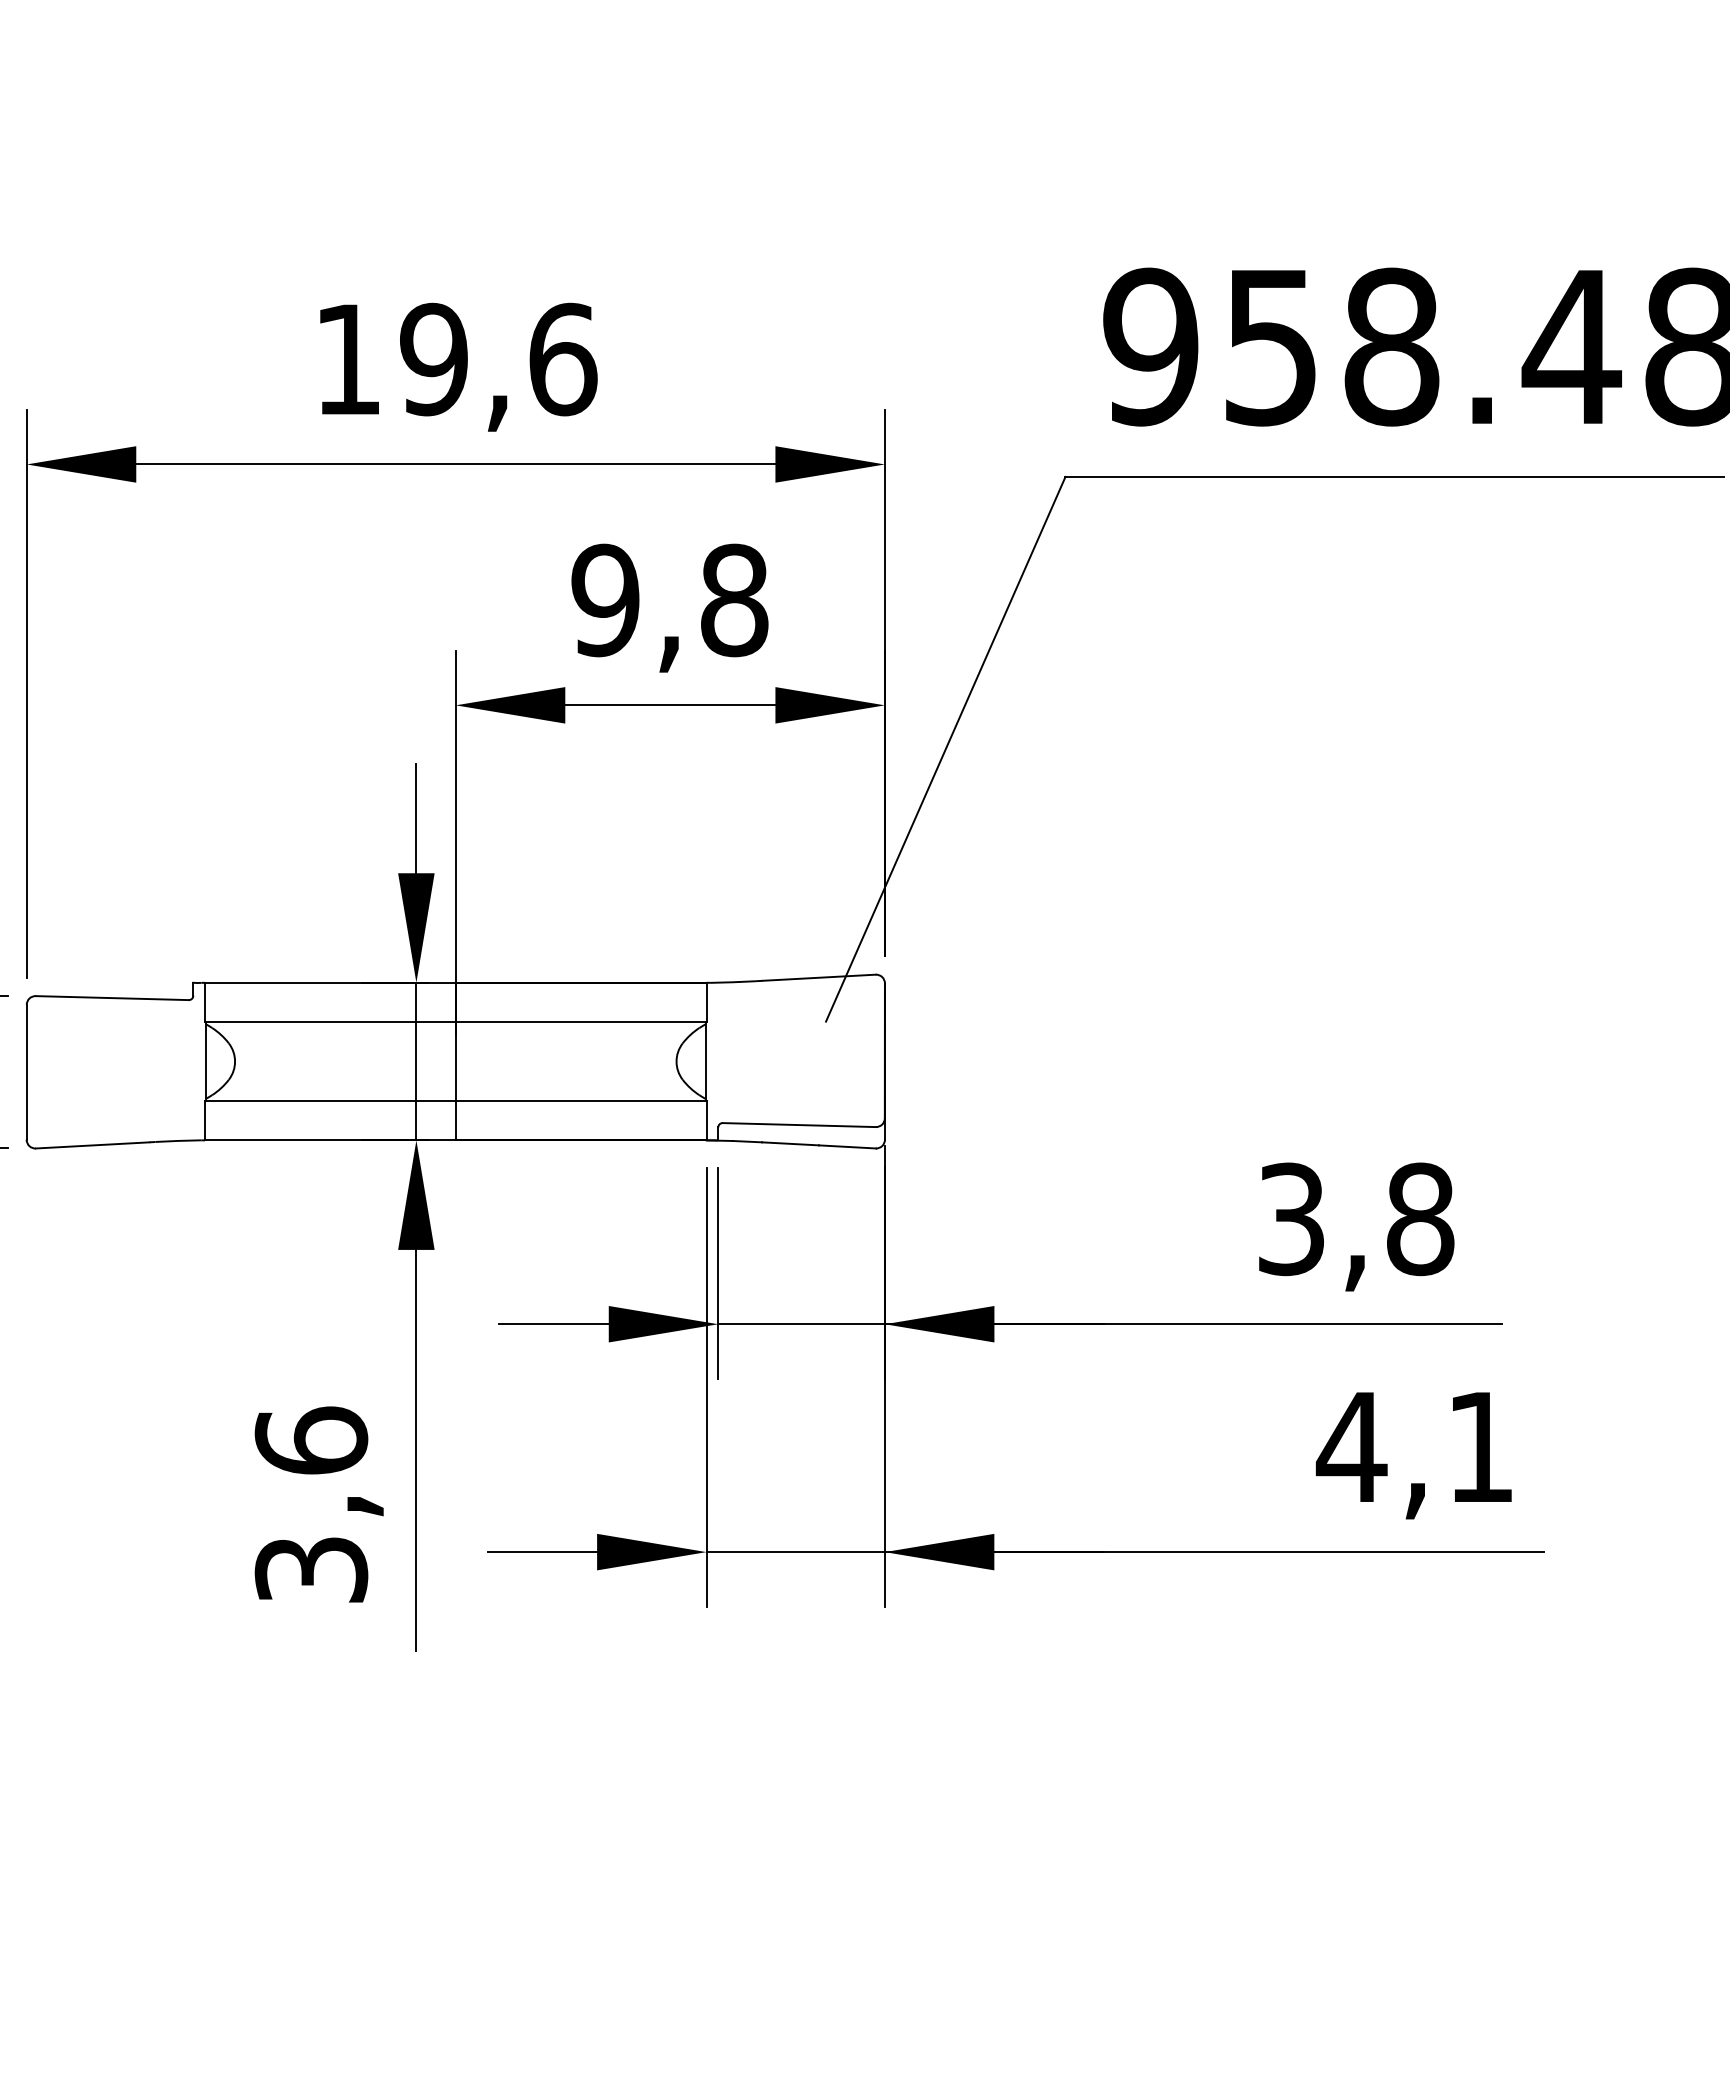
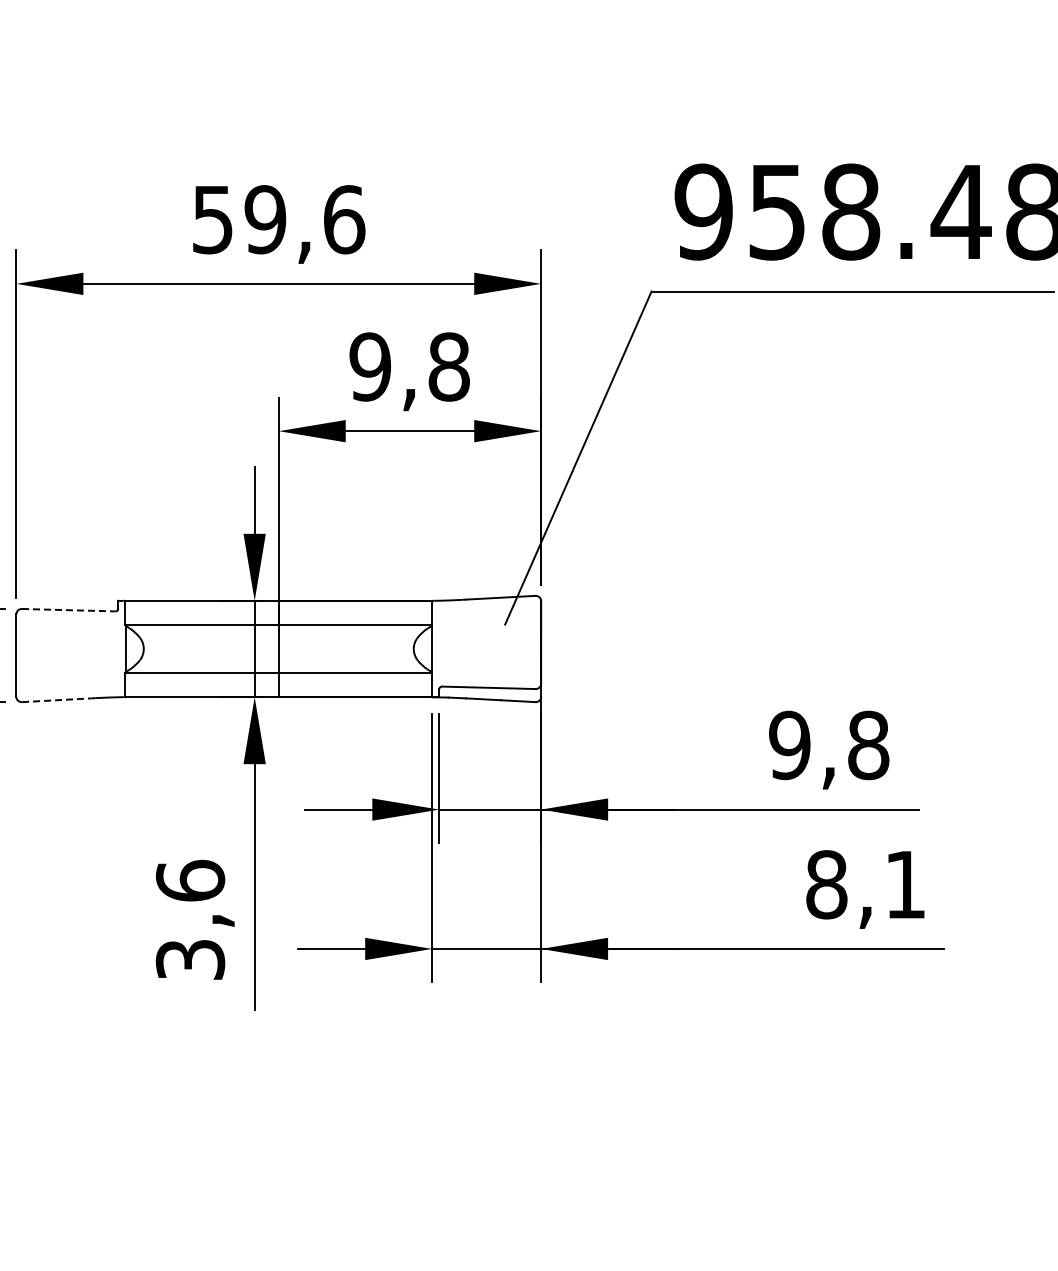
text: (347, 360) -> (212, 220), 19,6 -> 59,6
line: (111, 998) -> (68, 610), solid -> dashed
line: (92, 1145) -> (56, 700), solid -> dashed
text: (1291, 1219) -> (789, 745), 3,8 -> 9,8
text: (1351, 1446) -> (826, 884), 4,1 -> 8,1

